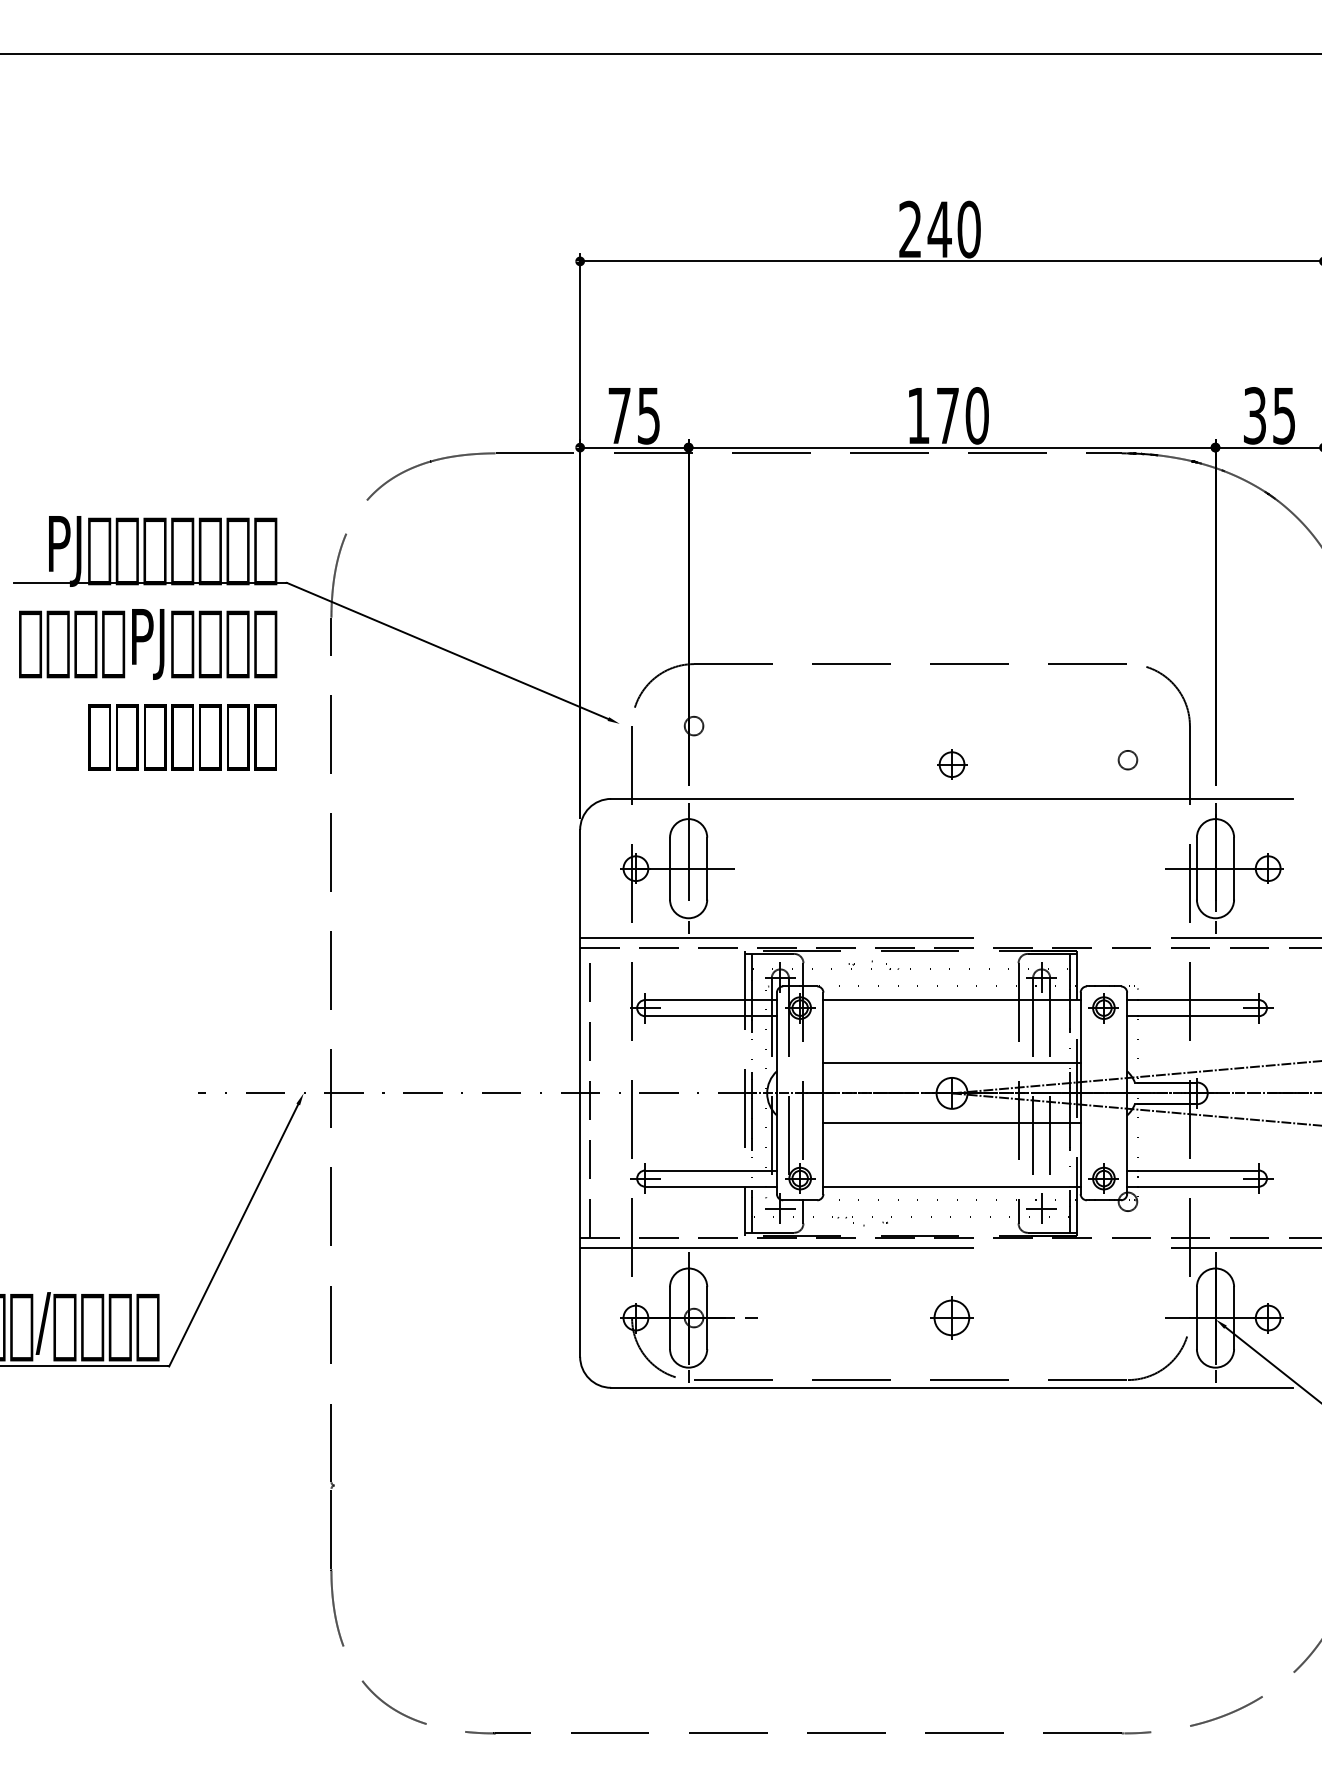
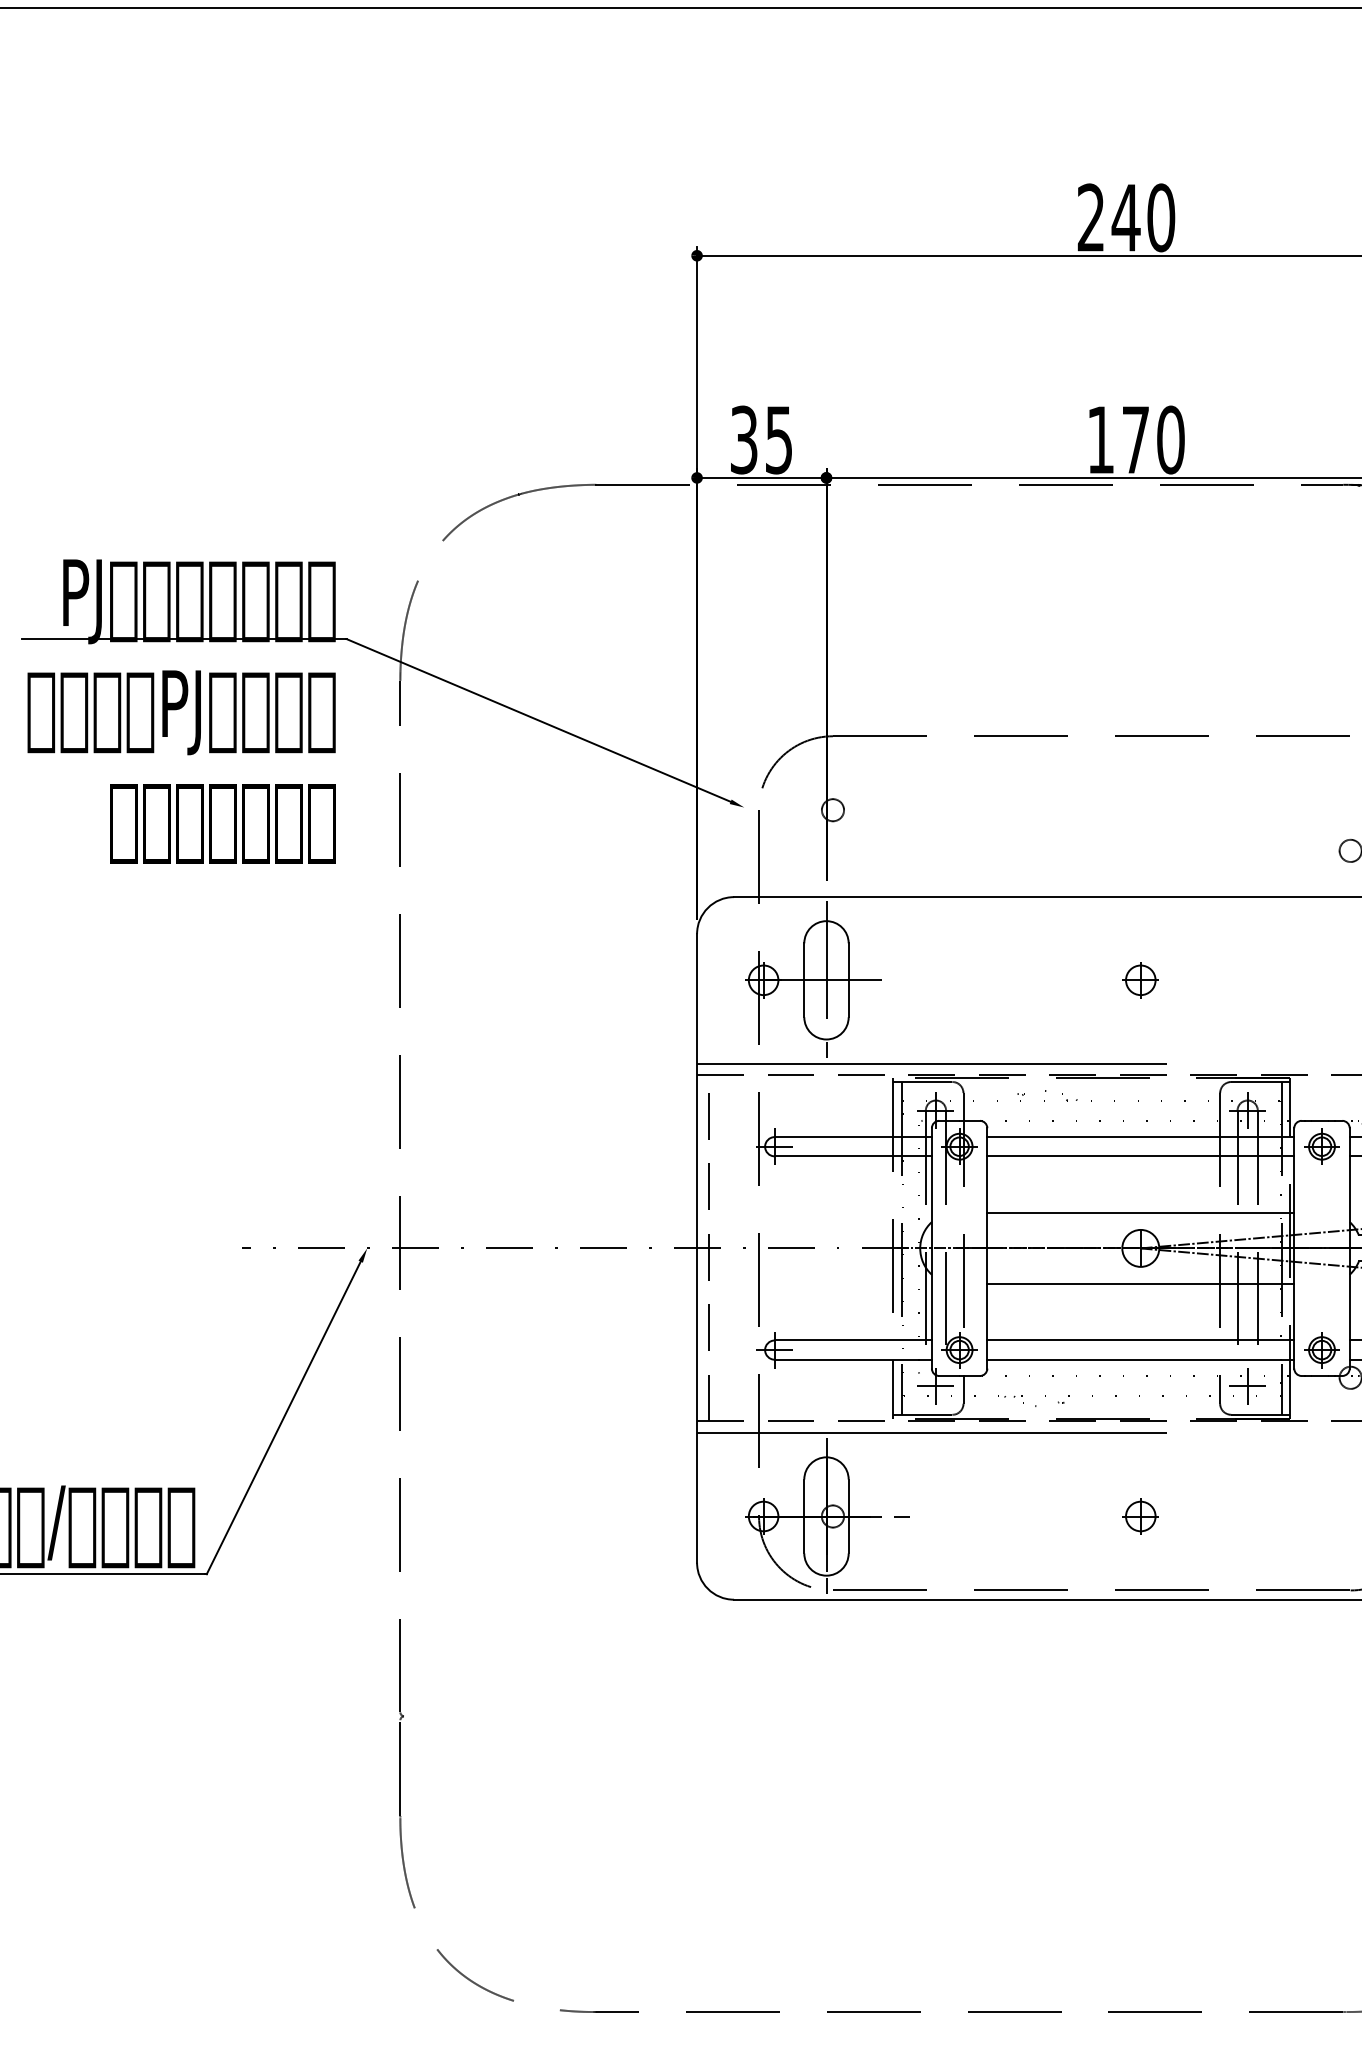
text: (619, 415) -> (744, 439), 75 -> 35
part: (952, 764) -> (1141, 980), moved
line: (951, 1016) -> (1140, 1156), added
line: (951, 1170) -> (1140, 1340), added
part: (952, 1318) -> (1141, 1517), size x0.71

